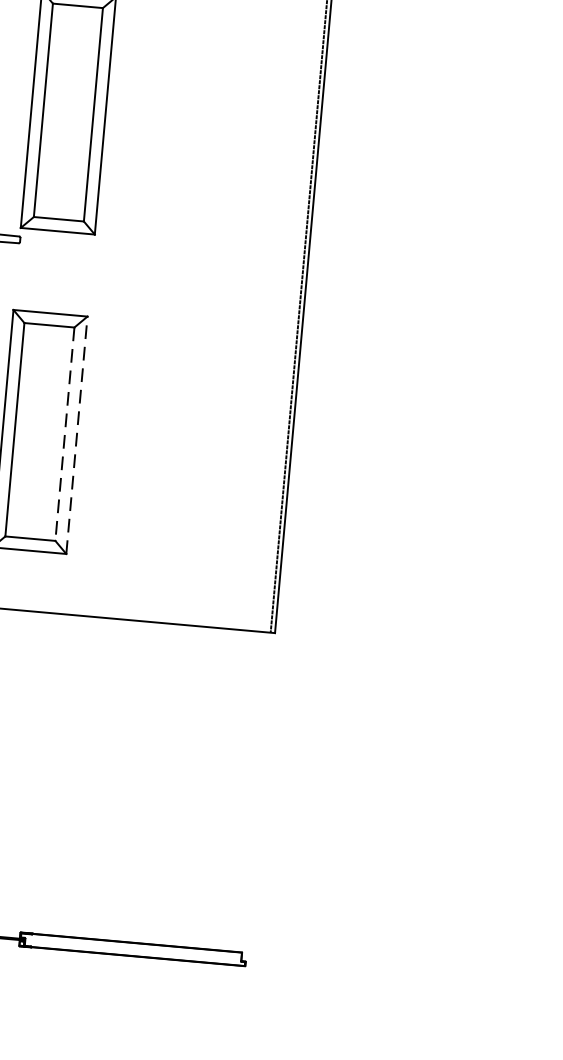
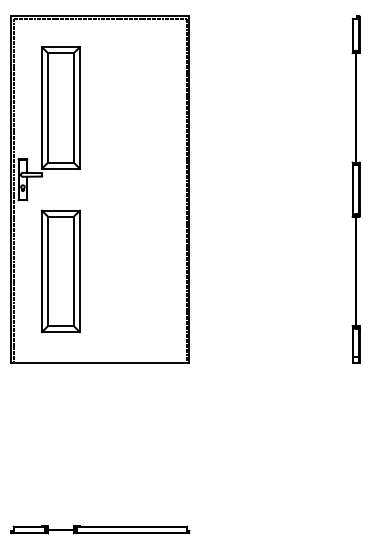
line: (64, 434) -> (73, 271), dashed -> solid
line: (76, 435) -> (79, 271), dashed -> solid

